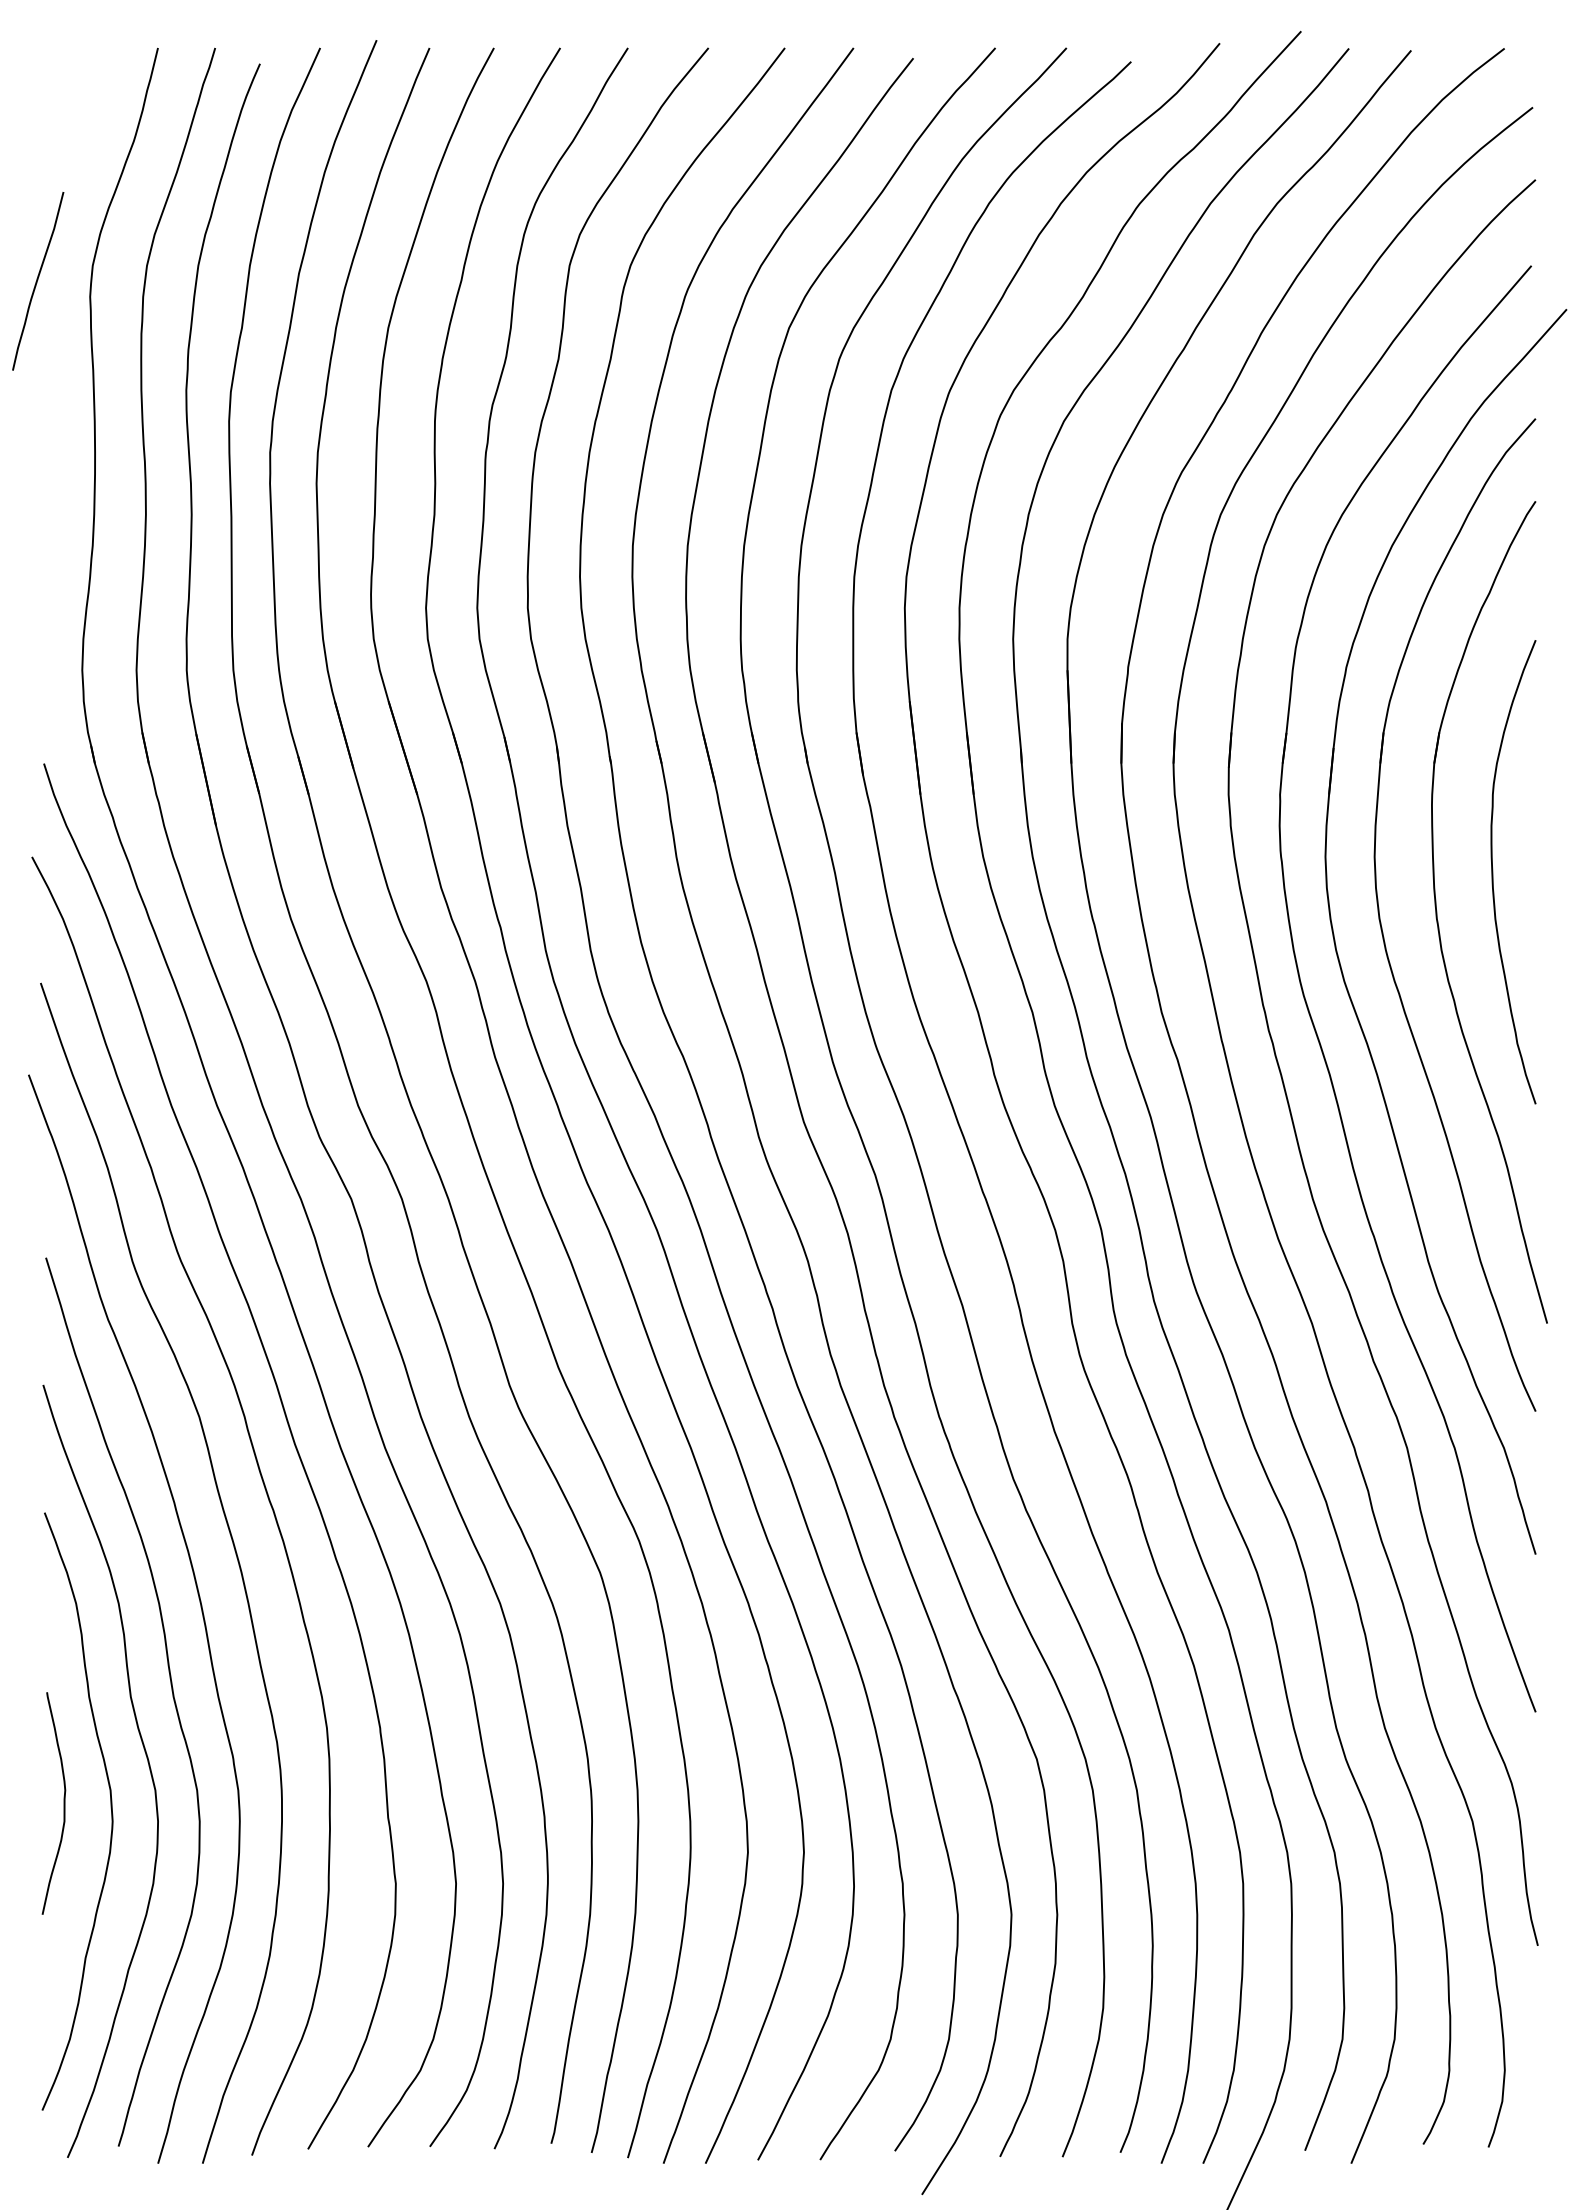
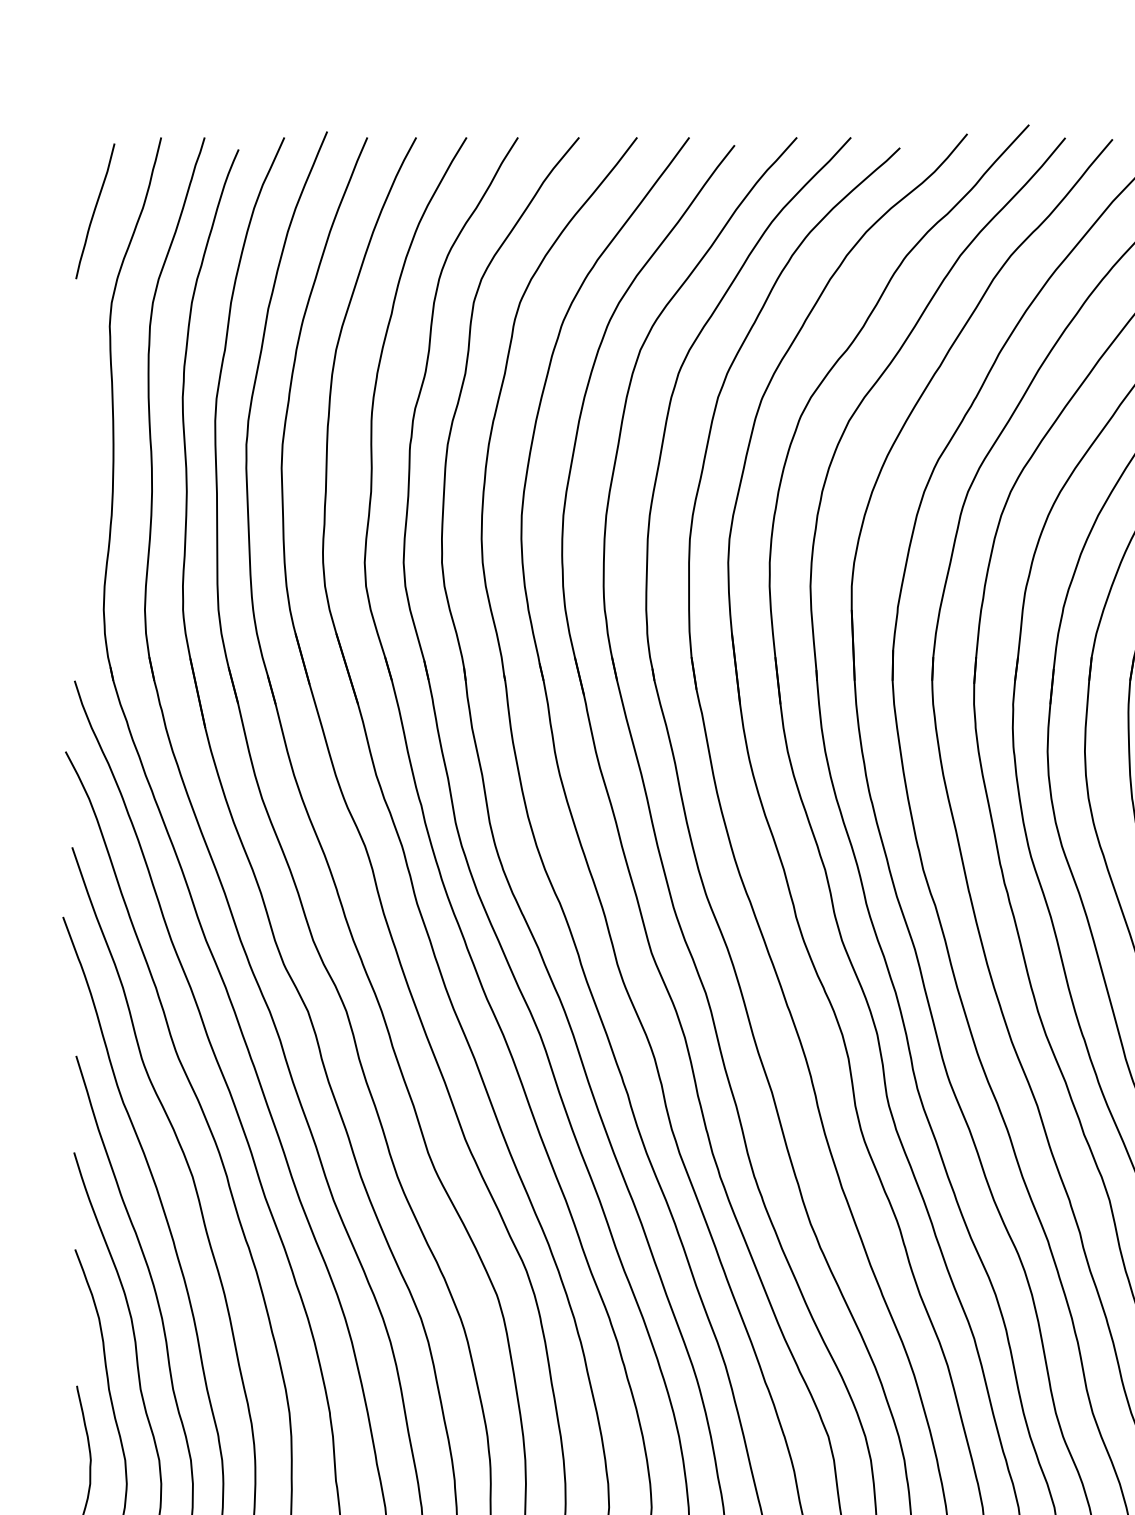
curve: (38, 280) -> (95, 210), moved

